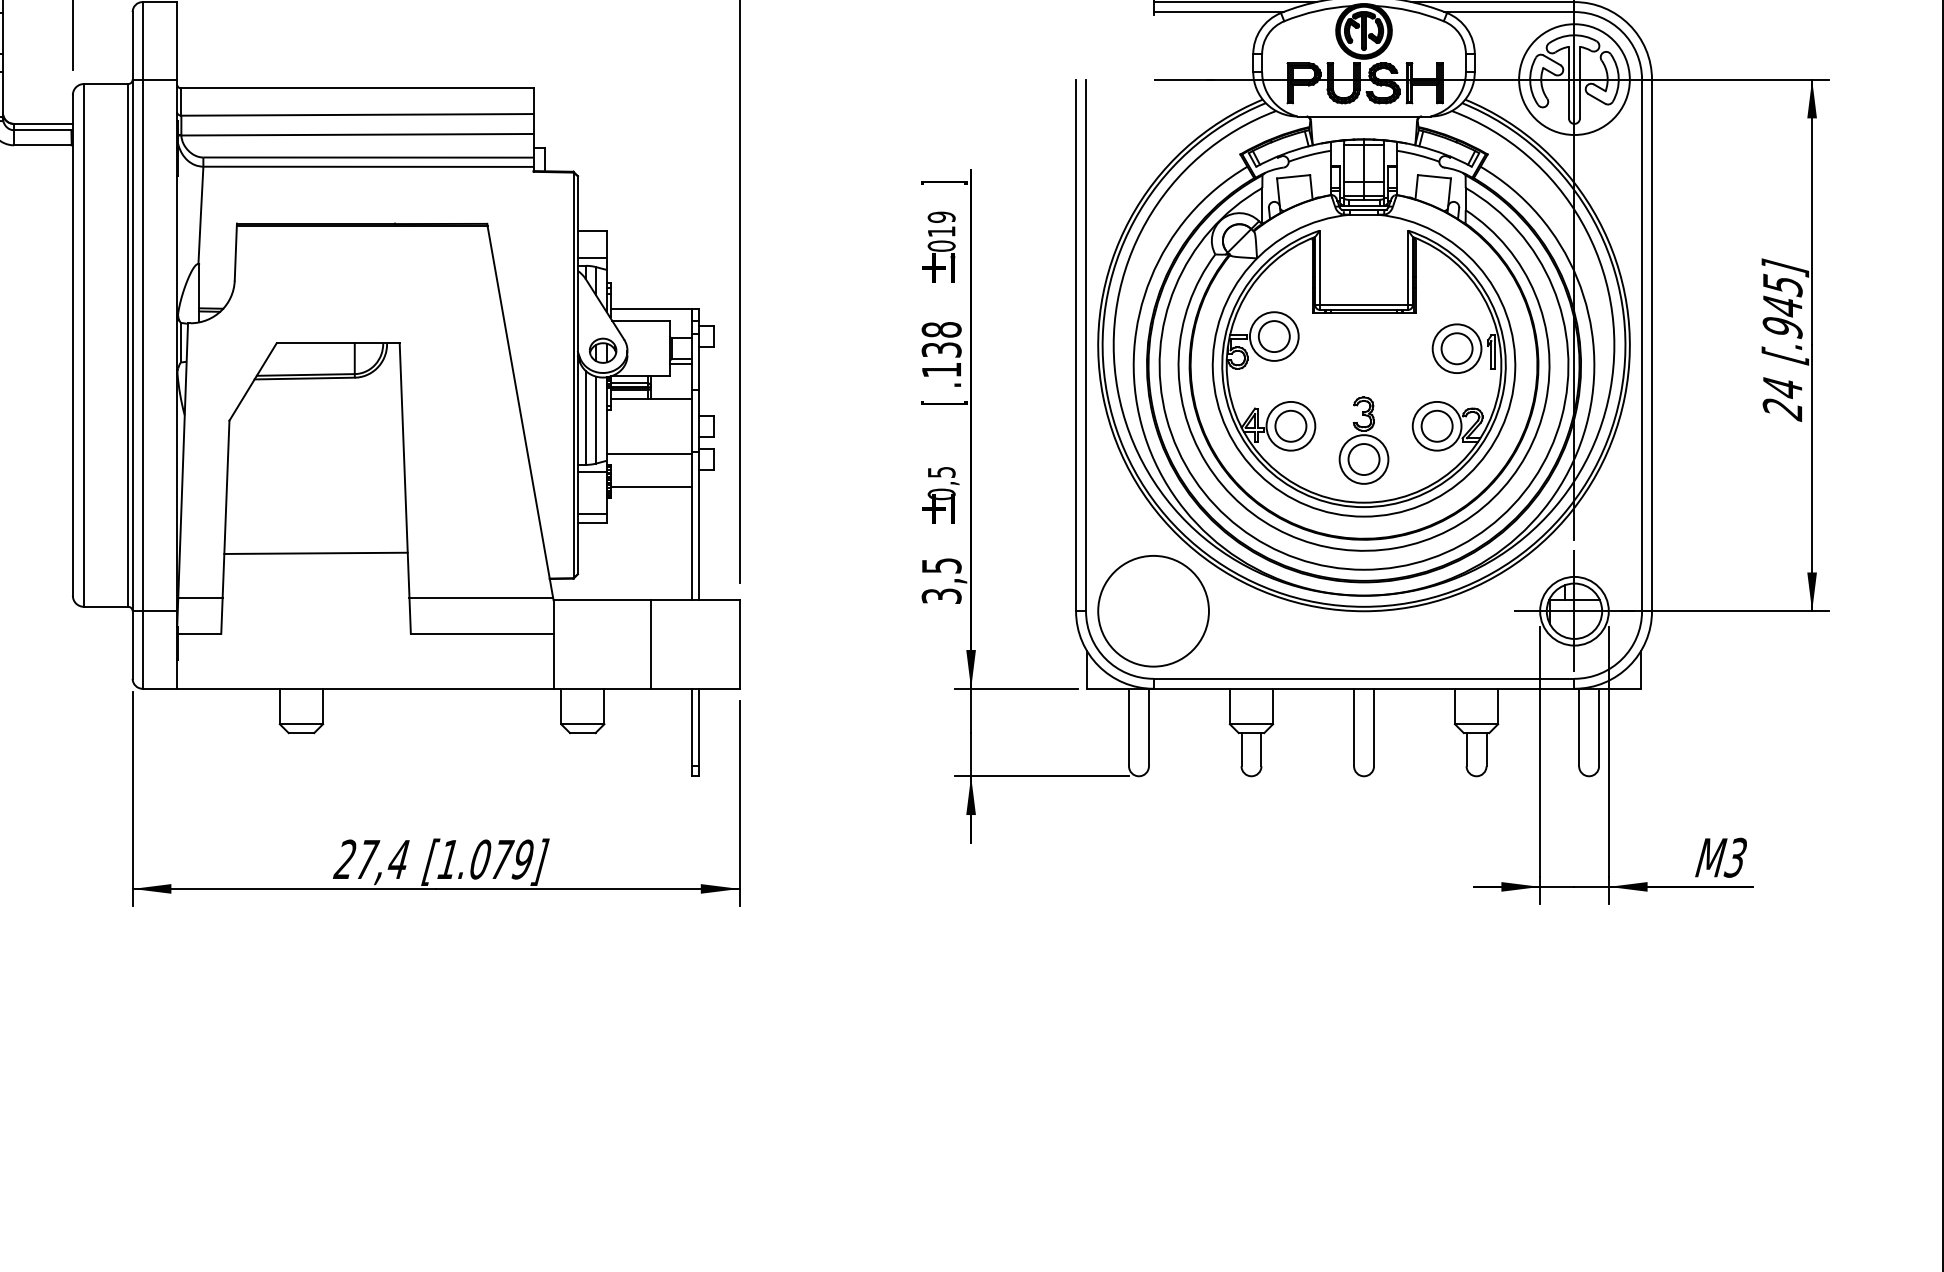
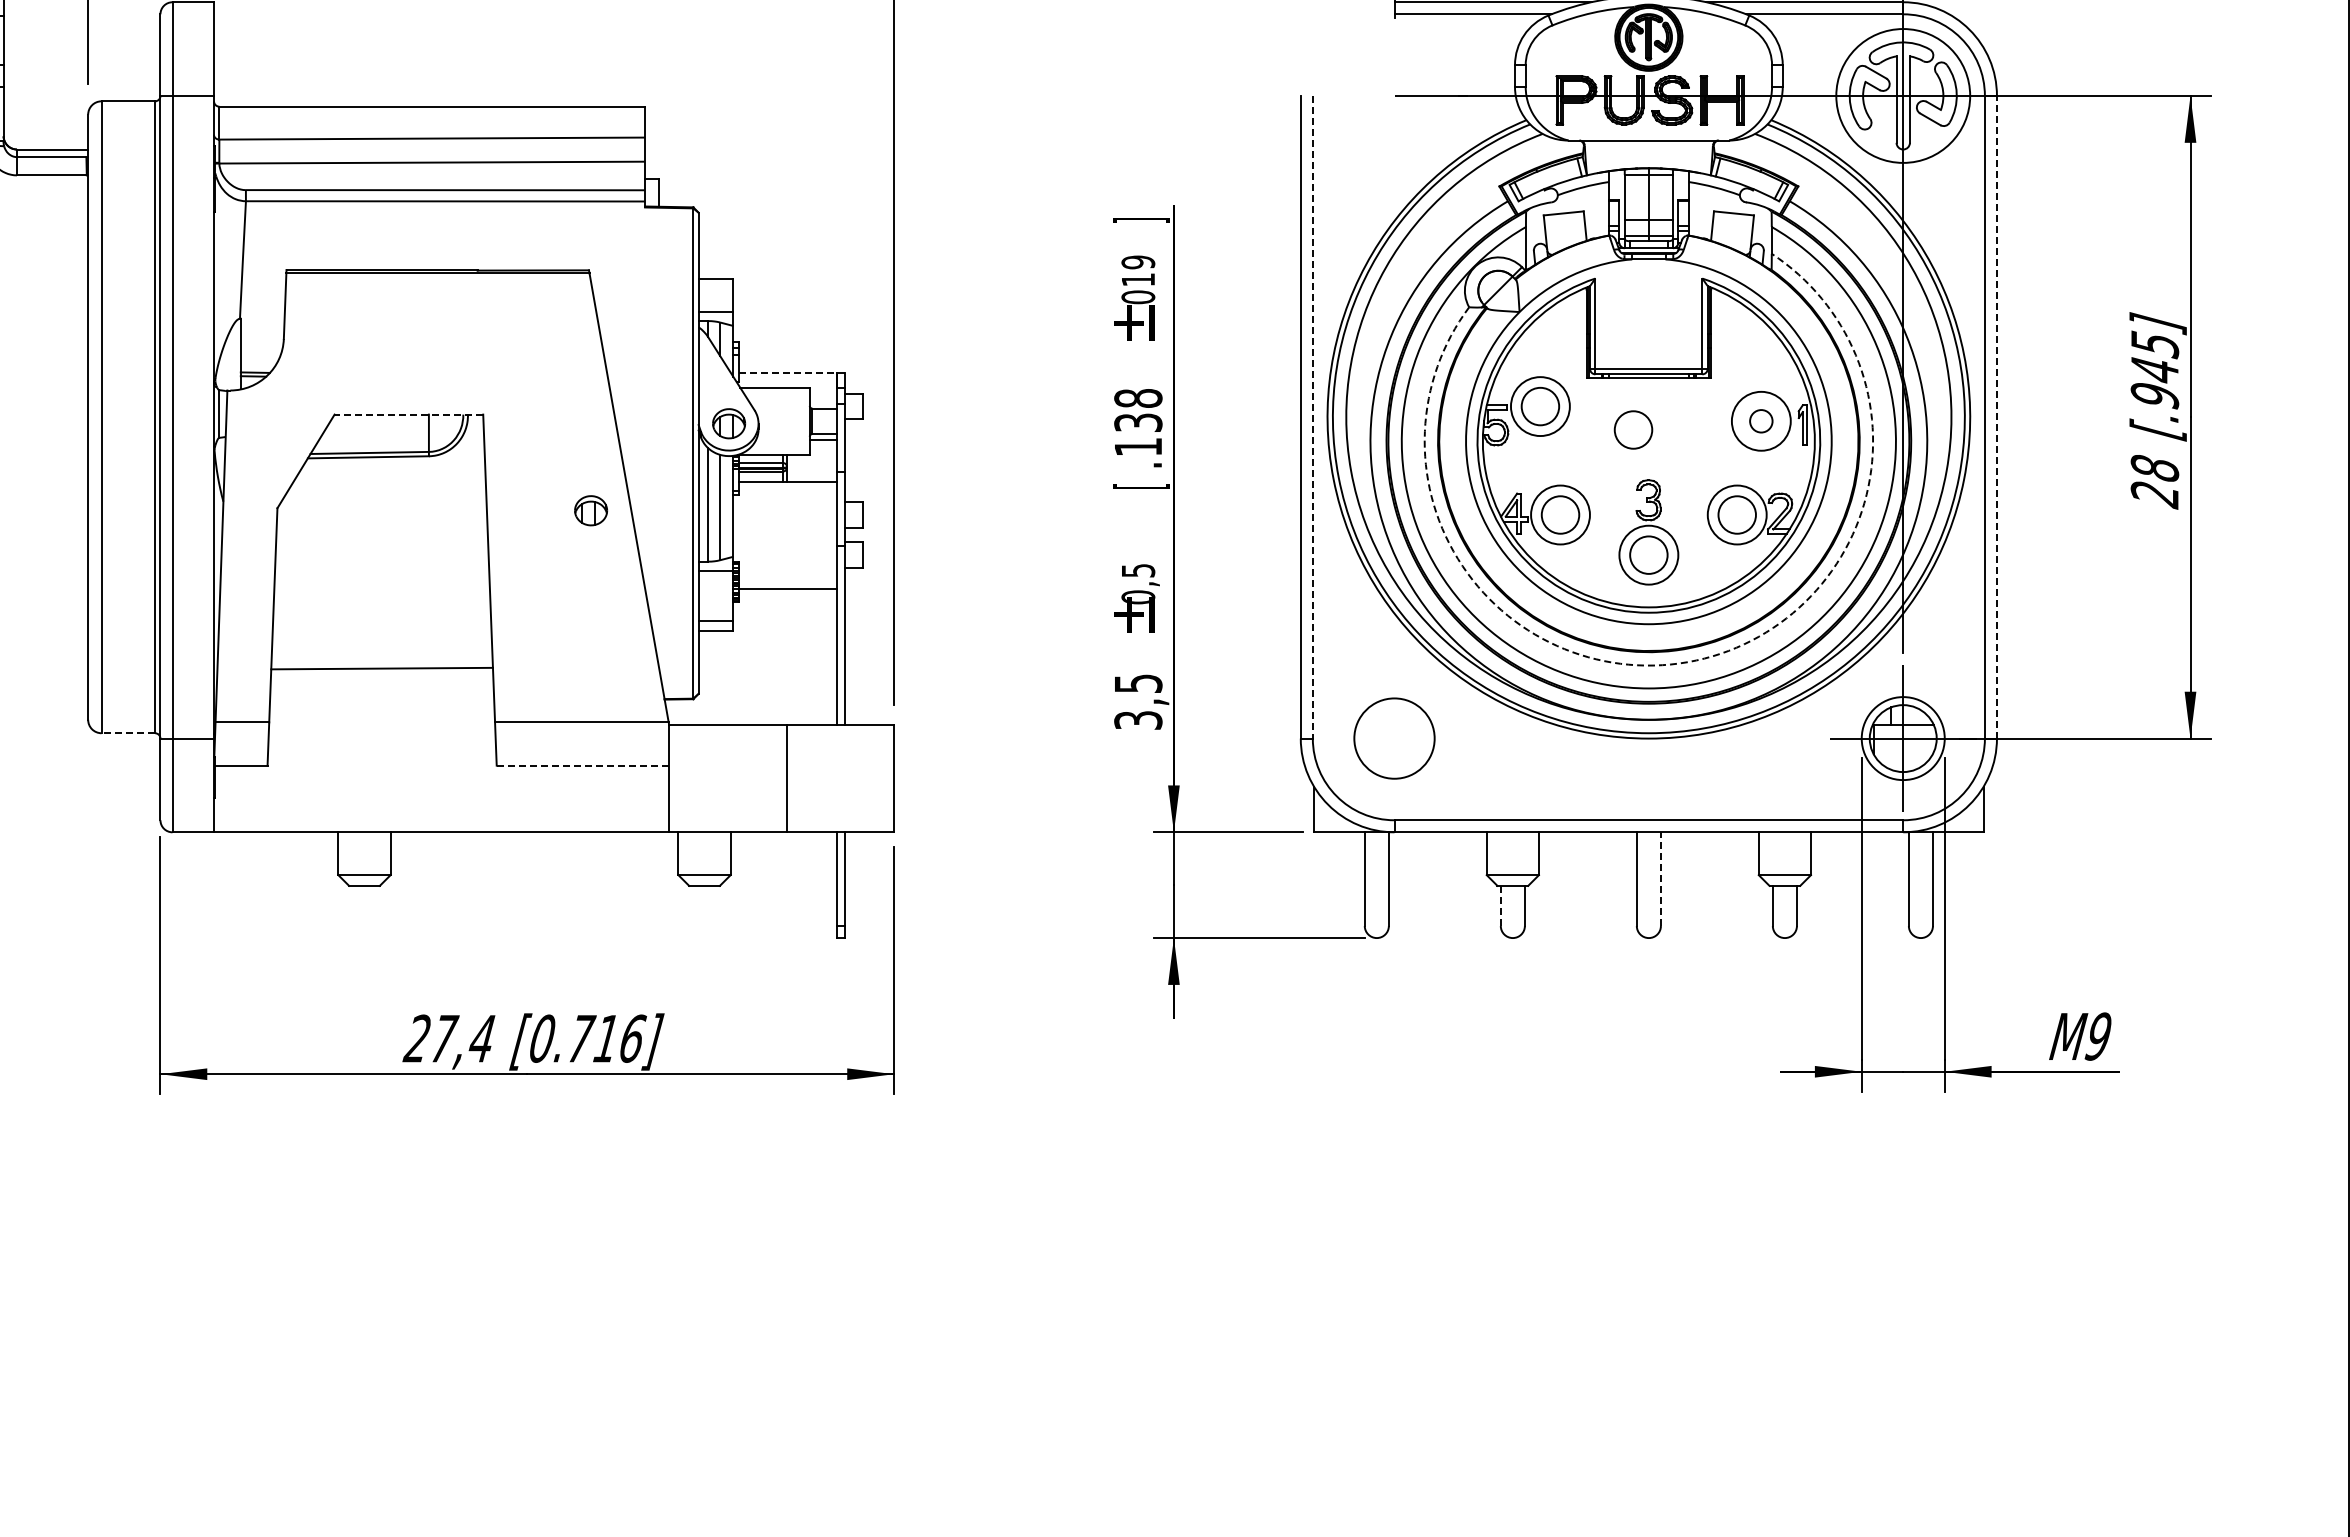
line: (654, 309) -> (791, 373), solid -> dashed
line: (337, 343) -> (408, 414), solid -> dashed
line: (1651, 344) -> (1996, 416), solid -> dashed
line: (1085, 345) -> (1312, 417), solid -> dashed
circle: (1457, 348) -> (1761, 421), size x0.6
circle: (1351, 355) -> (1633, 429), added
text: (1782, 387) -> (2154, 468), 24 -> 28
part: (489, 422) -> (591, 510), added
line: (648, 453) -> (784, 548), removed
arc: (1395, 548) -> (1687, 662), solid -> dashed
line: (106, 607) -> (128, 733), solid -> dashed
circle: (1153, 611) -> (1394, 738), size x0.6
line: (482, 633) -> (583, 765), solid -> dashed
line: (1373, 727) -> (1660, 879), solid -> dashed
line: (1241, 750) -> (1500, 906), solid -> dashed
text: (1735, 857) -> (2097, 1036), M3 -> M9
text: (485, 859) -> (587, 1038), [1.079] -> [0.716]

